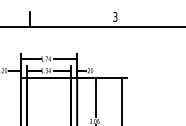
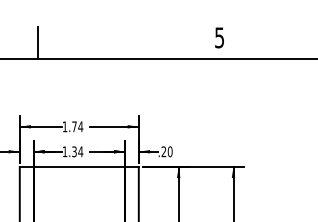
text: (115, 15) -> (219, 34), 3 -> 5

